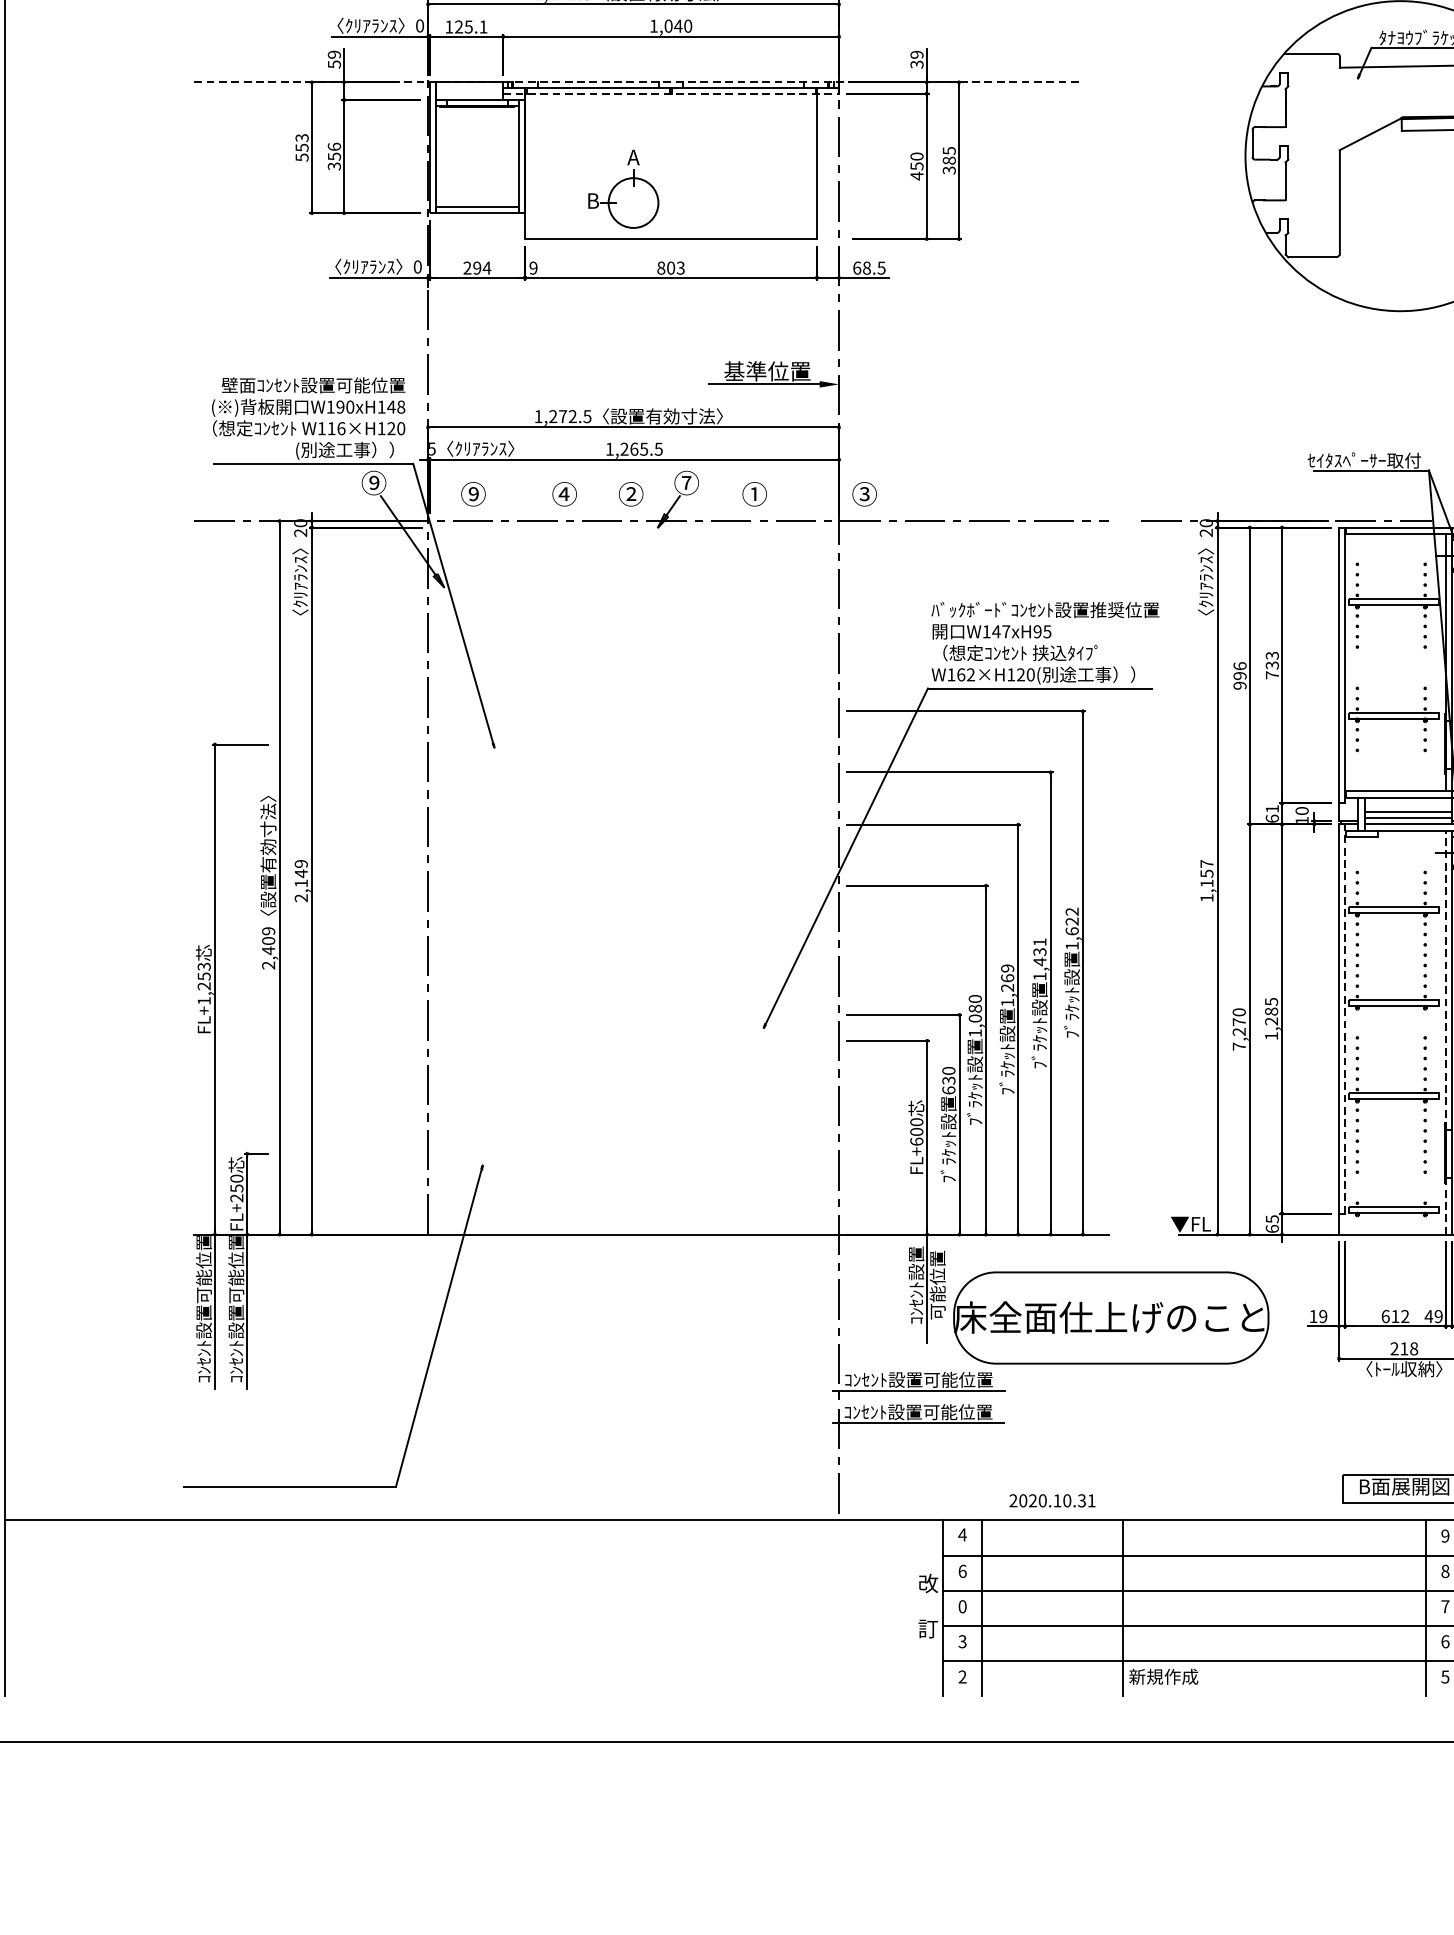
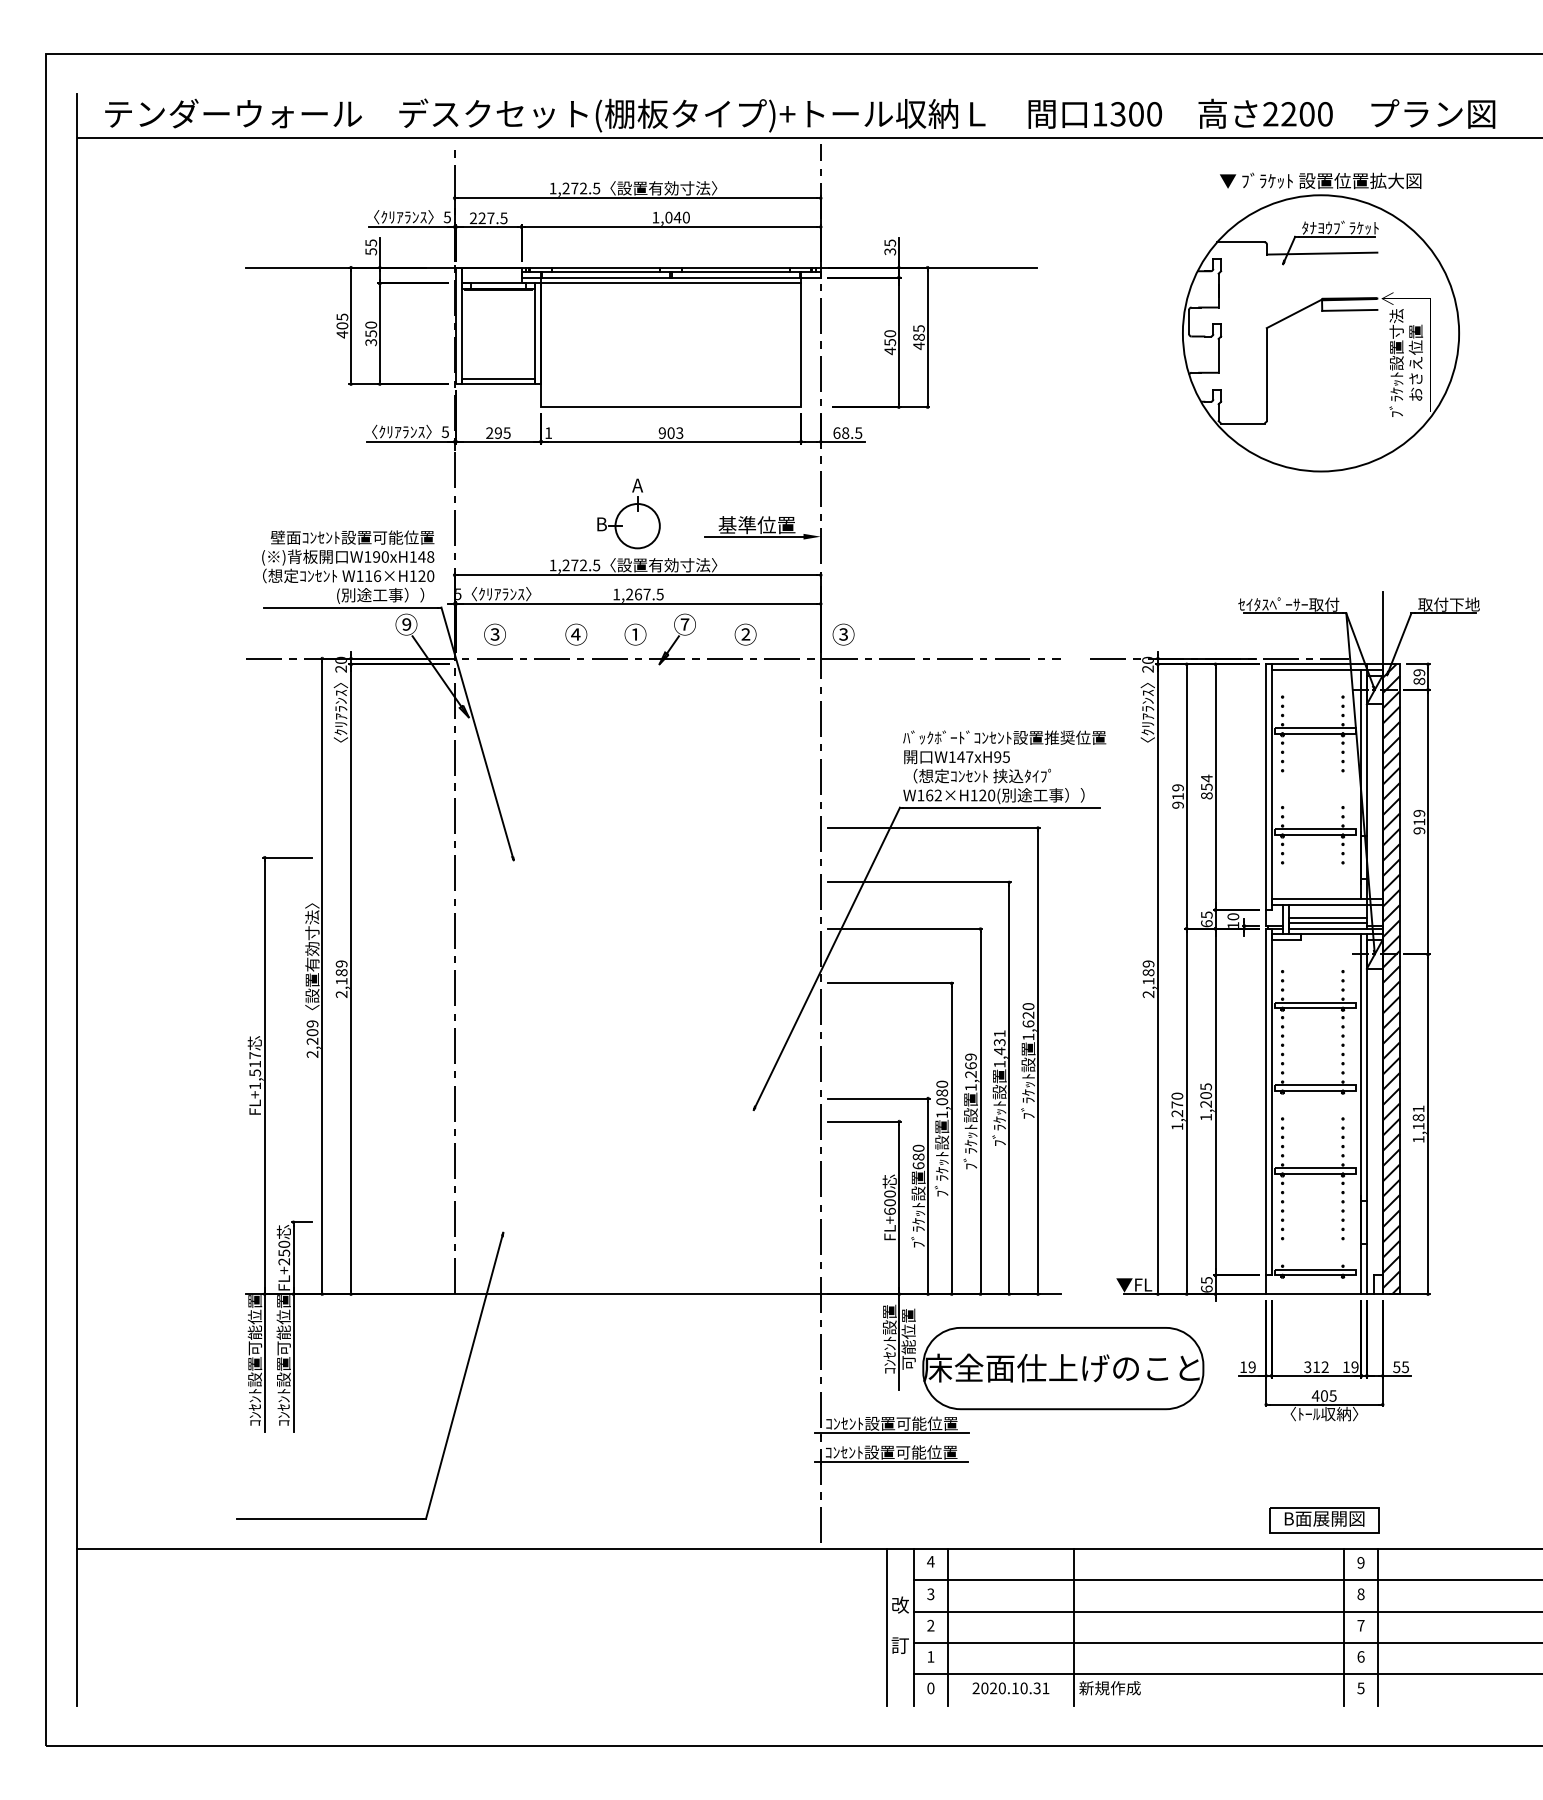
text: (418, 26) -> (446, 217), 0 -> 5
text: (466, 27) -> (488, 218), 125.1 -> 227.5
text: (333, 54) -> (370, 242), 59 -> 55
text: (916, 54) -> (889, 242), 39 -> 35
line: (637, 82) -> (641, 267), dashed -> solid
line: (671, 93) -> (671, 277), dashed -> solid
line: (671, 100) -> (671, 283), added
text: (333, 146) -> (370, 324), 356 -> 350
text: (302, 147) -> (342, 325), 553 -> 405
text: (948, 170) -> (918, 346), 385 -> 485
part: (623, 188) -> (628, 513), moved
text: (416, 266) -> (444, 431), 0 -> 5
text: (486, 267) -> (506, 432), 294 -> 295
text: (533, 267) -> (548, 432), 9 -> 1
text: (660, 267) -> (661, 432), 803 -> 903
text: (643, 449) -> (646, 594), 1,265.5 -> 1,267.5
text: (472, 494) -> (494, 634), ⑨ -> ③
text: (631, 494) -> (635, 634), ② -> ①
text: (754, 494) -> (745, 634), ① -> ②
text: (1271, 664) -> (1206, 786), 733 -> 854
text: (1239, 671) -> (1177, 792), 996 -> 919
text: (1271, 808) -> (1206, 914), 61 -> 65
text: (301, 873) -> (341, 972), 2,149 -> 2,189
text: (1206, 880) -> (1148, 978), 1,157 -> 2,189
text: (1072, 911) -> (1028, 1006), 1,622 -> 1,620
text: (268, 950) -> (312, 1041), 2,409 -> 2,209
text: (204, 976) -> (255, 1064), FL+1,253 -> FL+1,517
line: (1445, 980) -> (1361, 1067), dashed -> solid
text: (1271, 1011) -> (1206, 1095), 1,285 -> 1,205
line: (1344, 1018) -> (1271, 1101), dashed -> solid
text: (1239, 1046) -> (1177, 1126), 7,270 -> 1,270
text: (948, 1080) -> (918, 1156), 630 -> 680
line: (1445, 1205) -> (1361, 1268), dashed -> solid
text: (1429, 1315) -> (1346, 1366), 49 -> 19
text: (1385, 1316) -> (1307, 1367), 612 -> 312
text: (1403, 1348) -> (1323, 1395), 218 -> 405
text: (1051, 1500) -> (1010, 1688), moved
text: (962, 1571) -> (930, 1594), 6 -> 3
text: (962, 1606) -> (930, 1625), 0 -> 2
line: (913, 1607) -> (887, 1626), added
text: (962, 1641) -> (930, 1656), 3 -> 1
text: (962, 1677) -> (930, 1688), 2 -> 0

